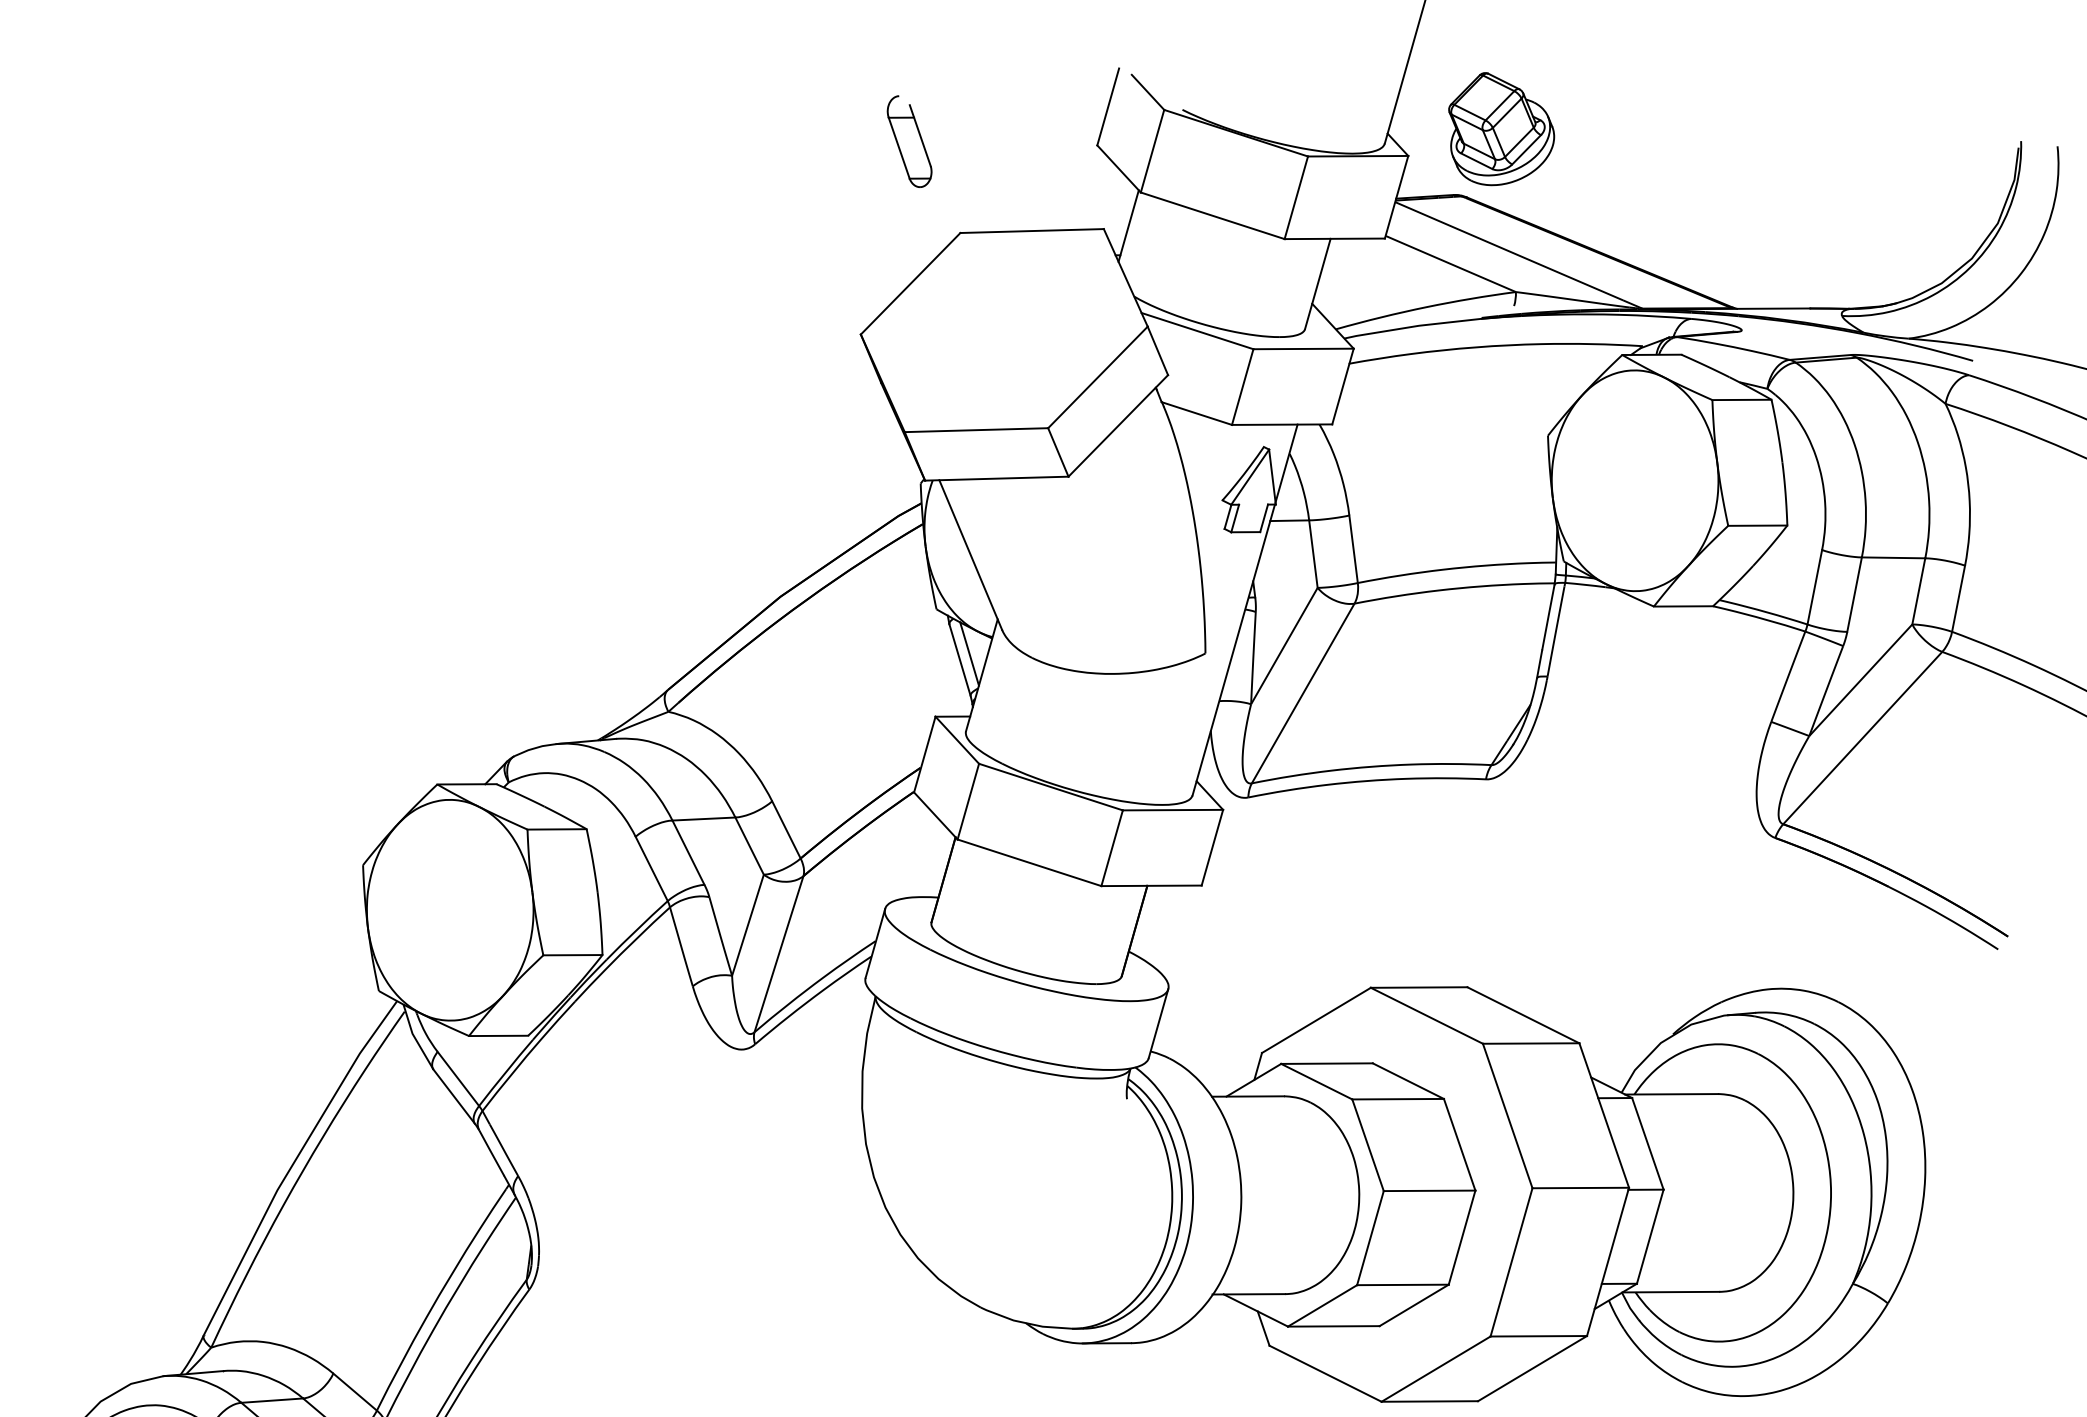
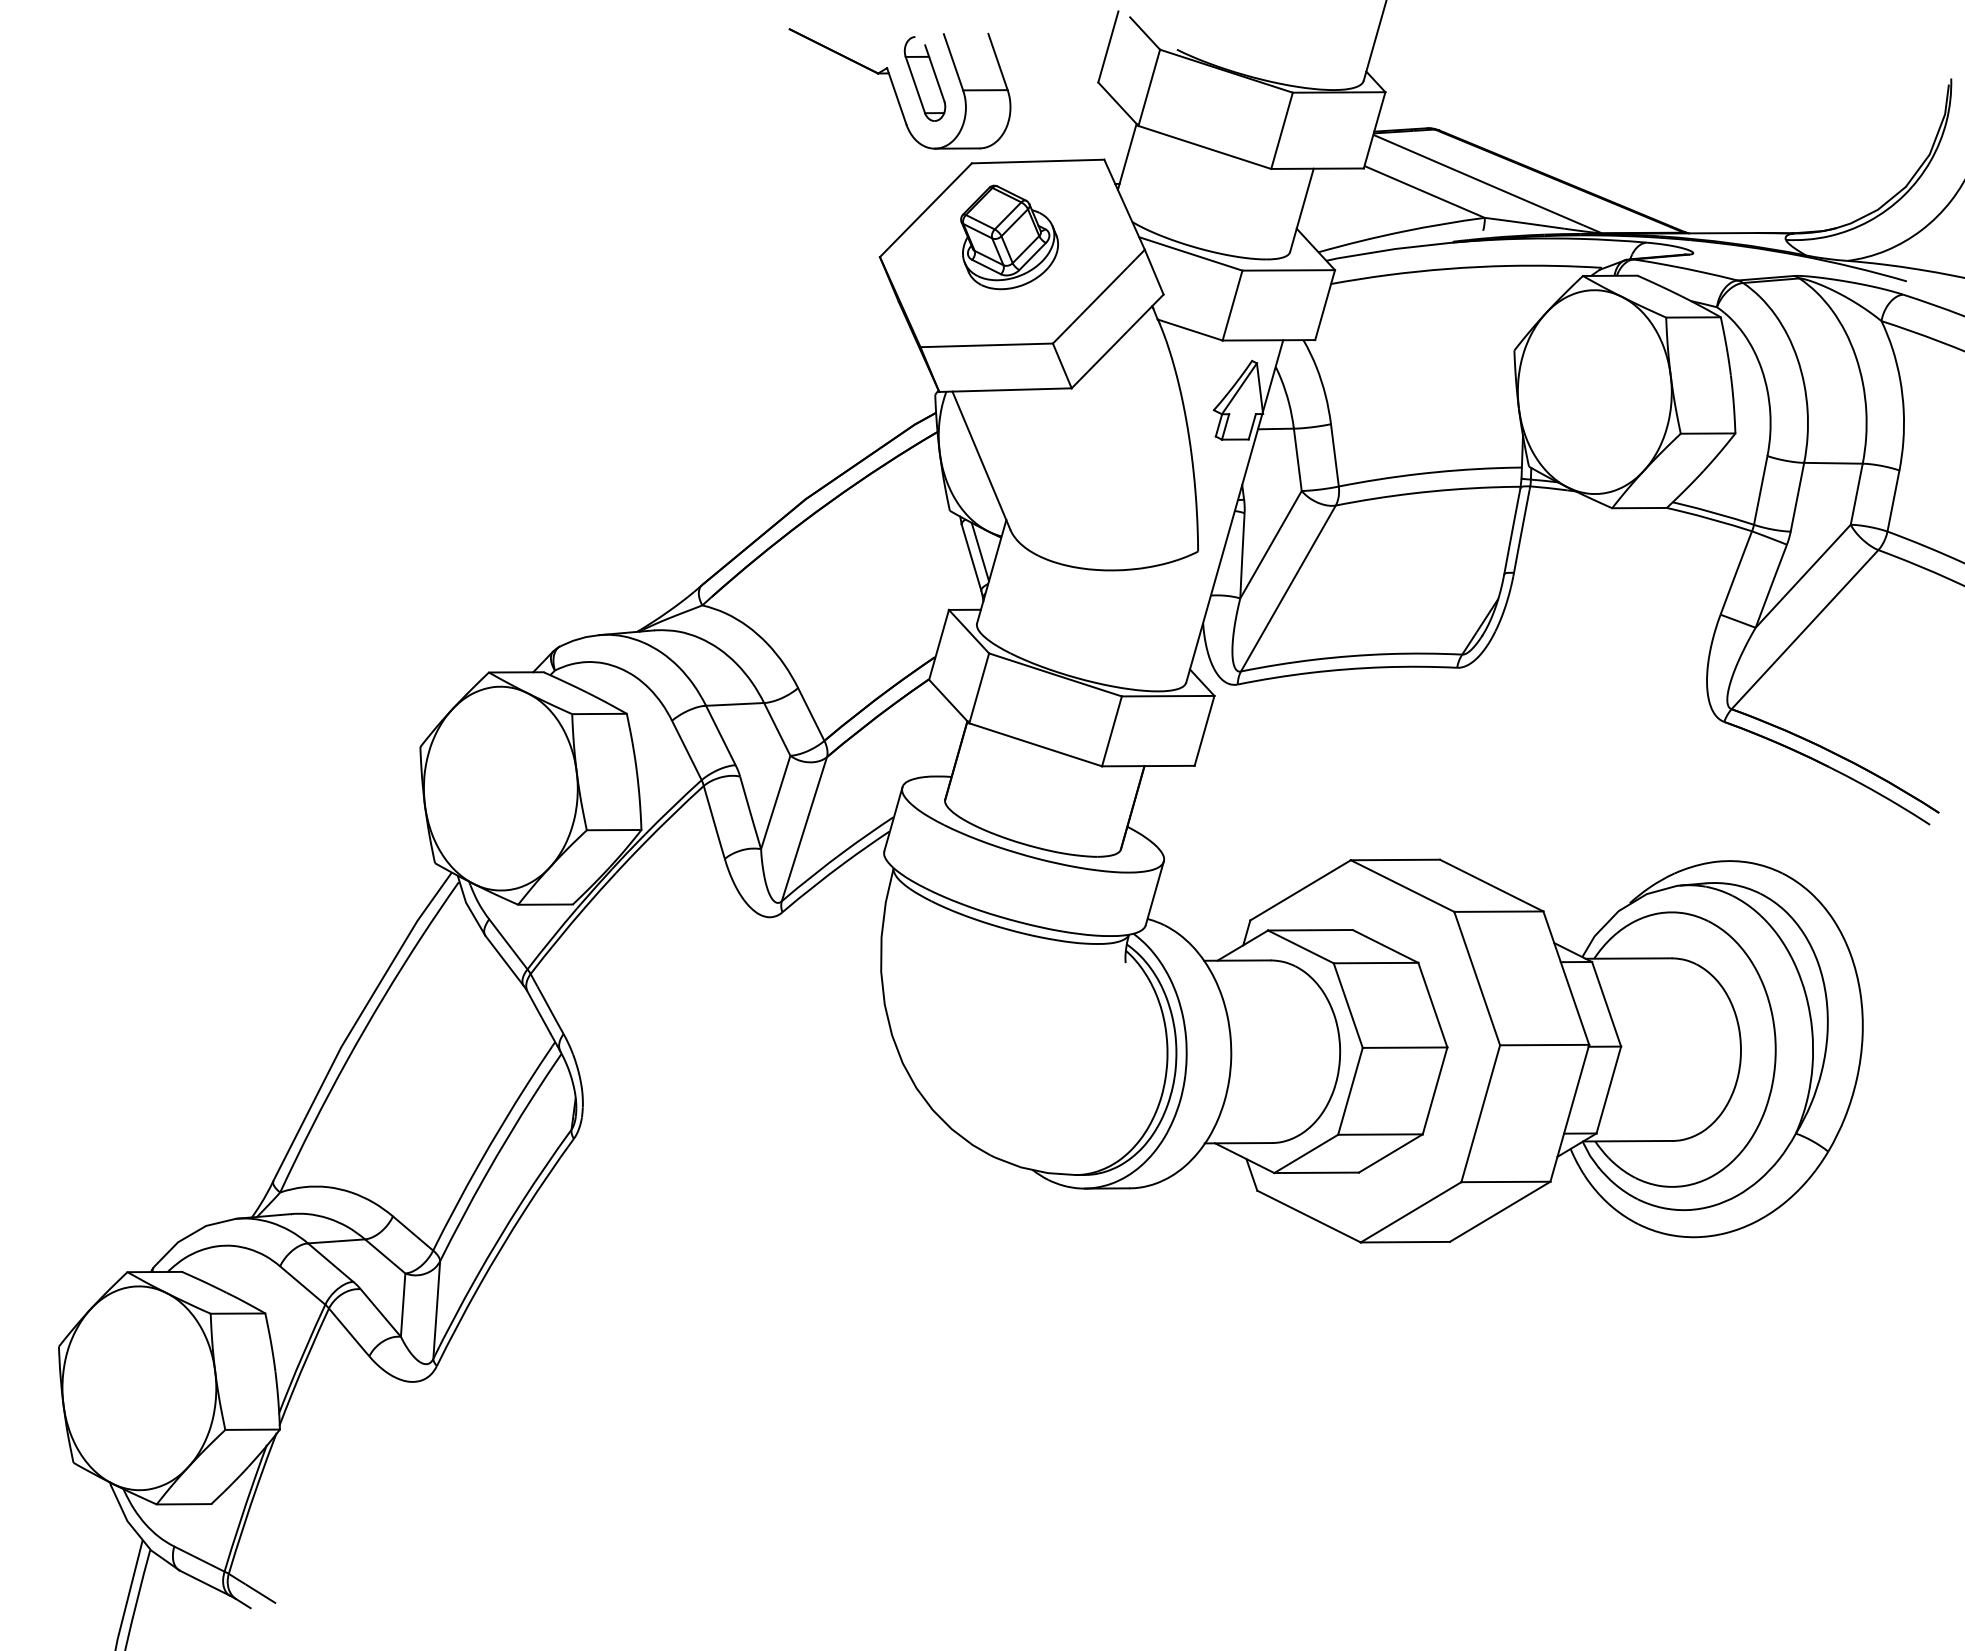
part: (1501, 129) -> (1009, 237), moved
part: (881, 151) -> (899, 88), added

